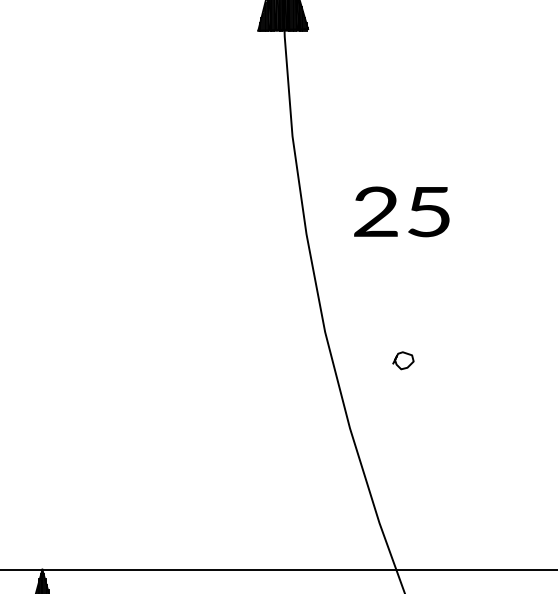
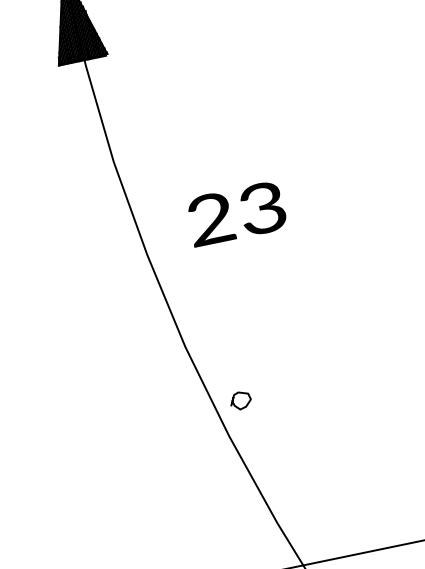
text: (428, 211) -> (262, 208), 25 -> 23
part: (403, 360) -> (240, 400), moved

